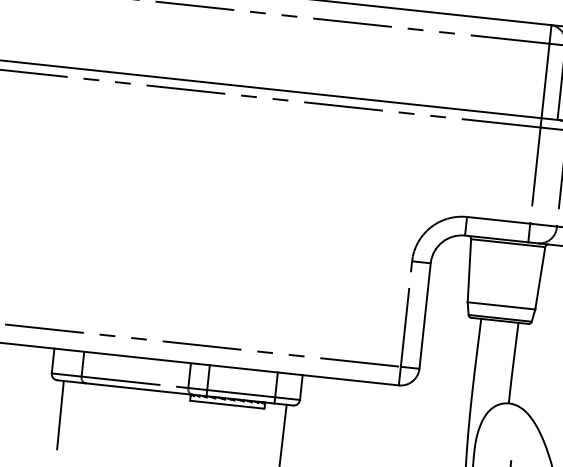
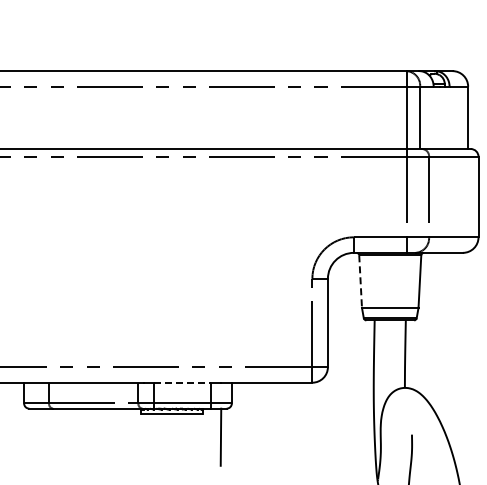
line: (469, 271) -> (360, 282), solid -> dashed
line: (244, 368) -> (183, 382), solid -> dashed
line: (59, 414) -> (34, 436), removed

